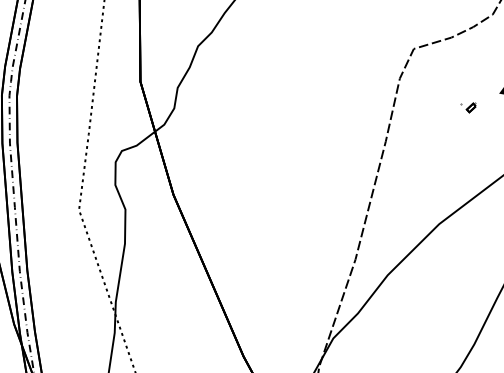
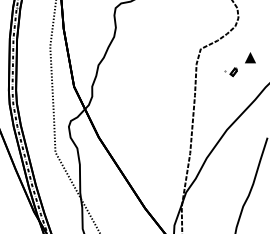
part: (466, 107) -> (230, 72), size x1.67

